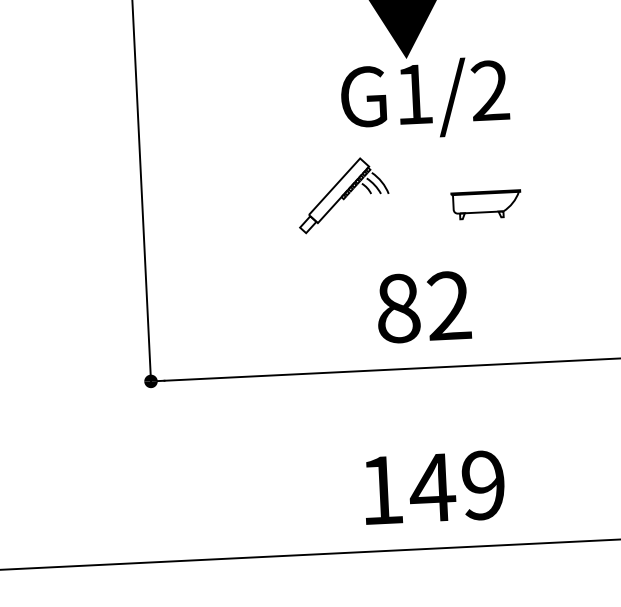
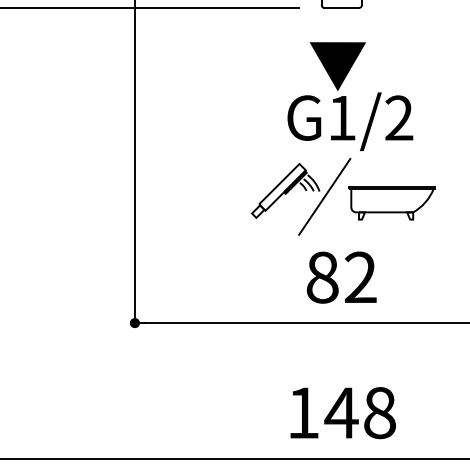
line: (395, 200) -> (324, 196), added
part: (485, 205) -> (391, 203), size x1.67
text: (483, 486) -> (379, 413), 149 -> 148

